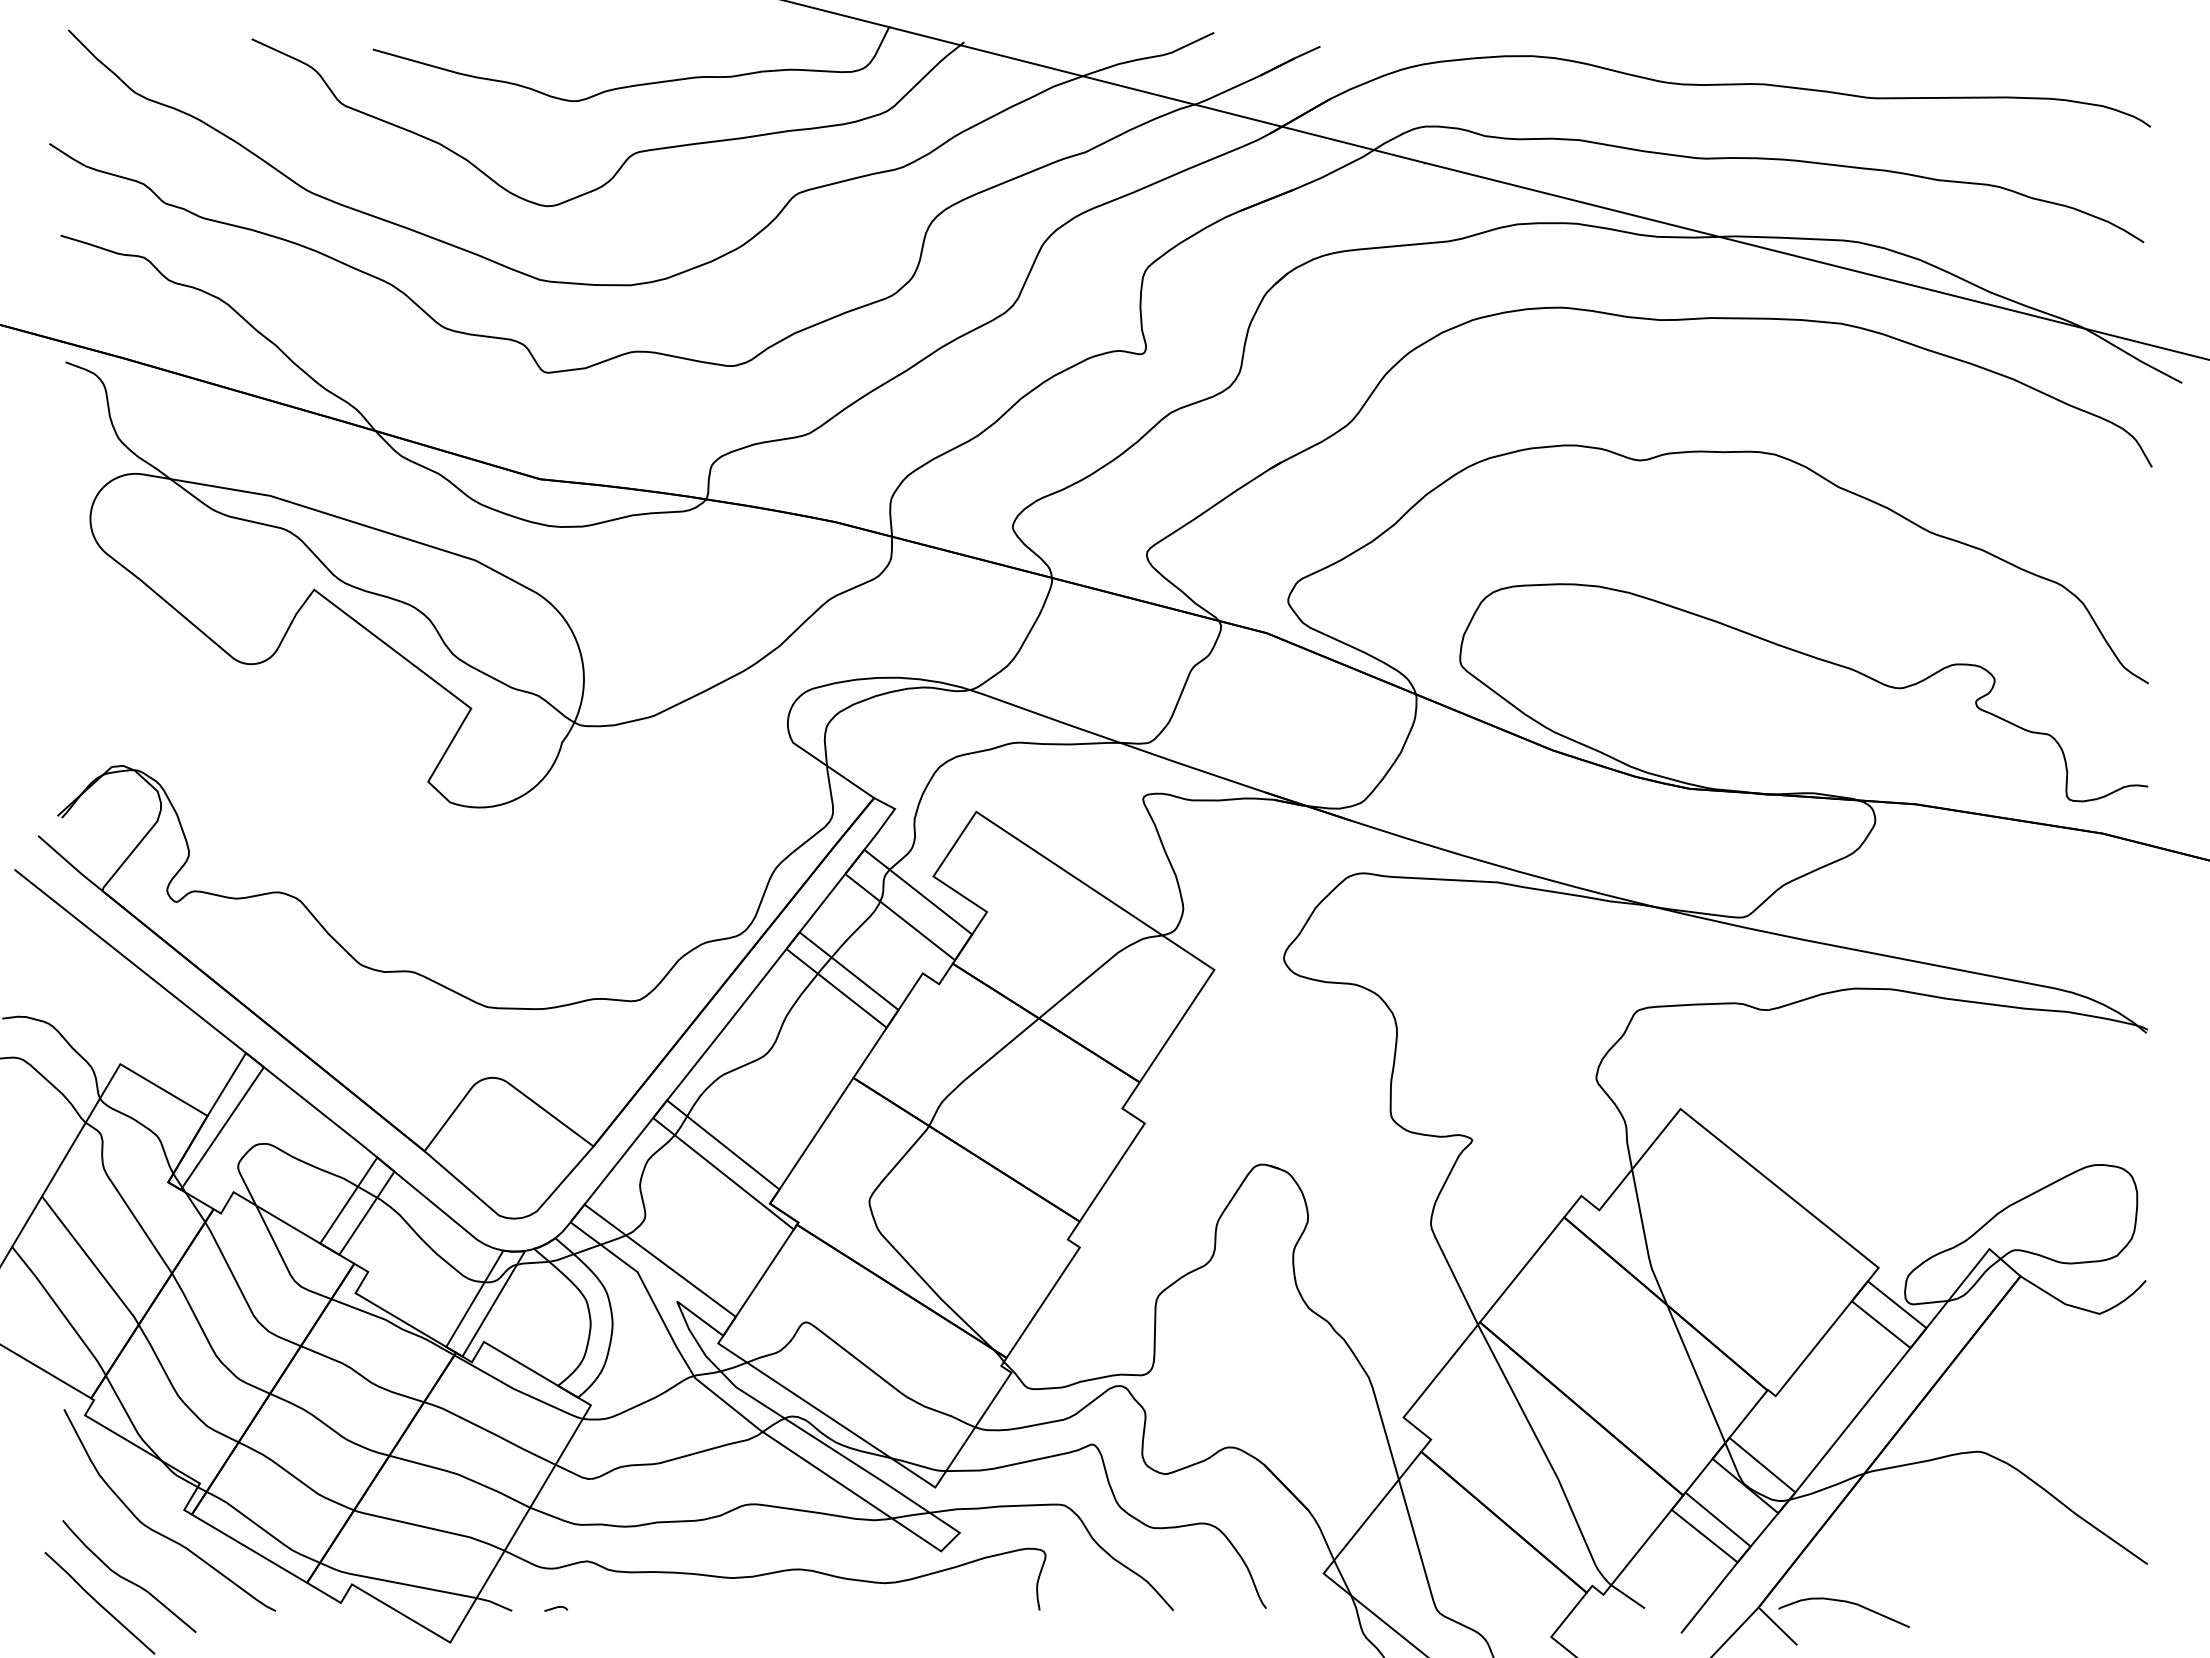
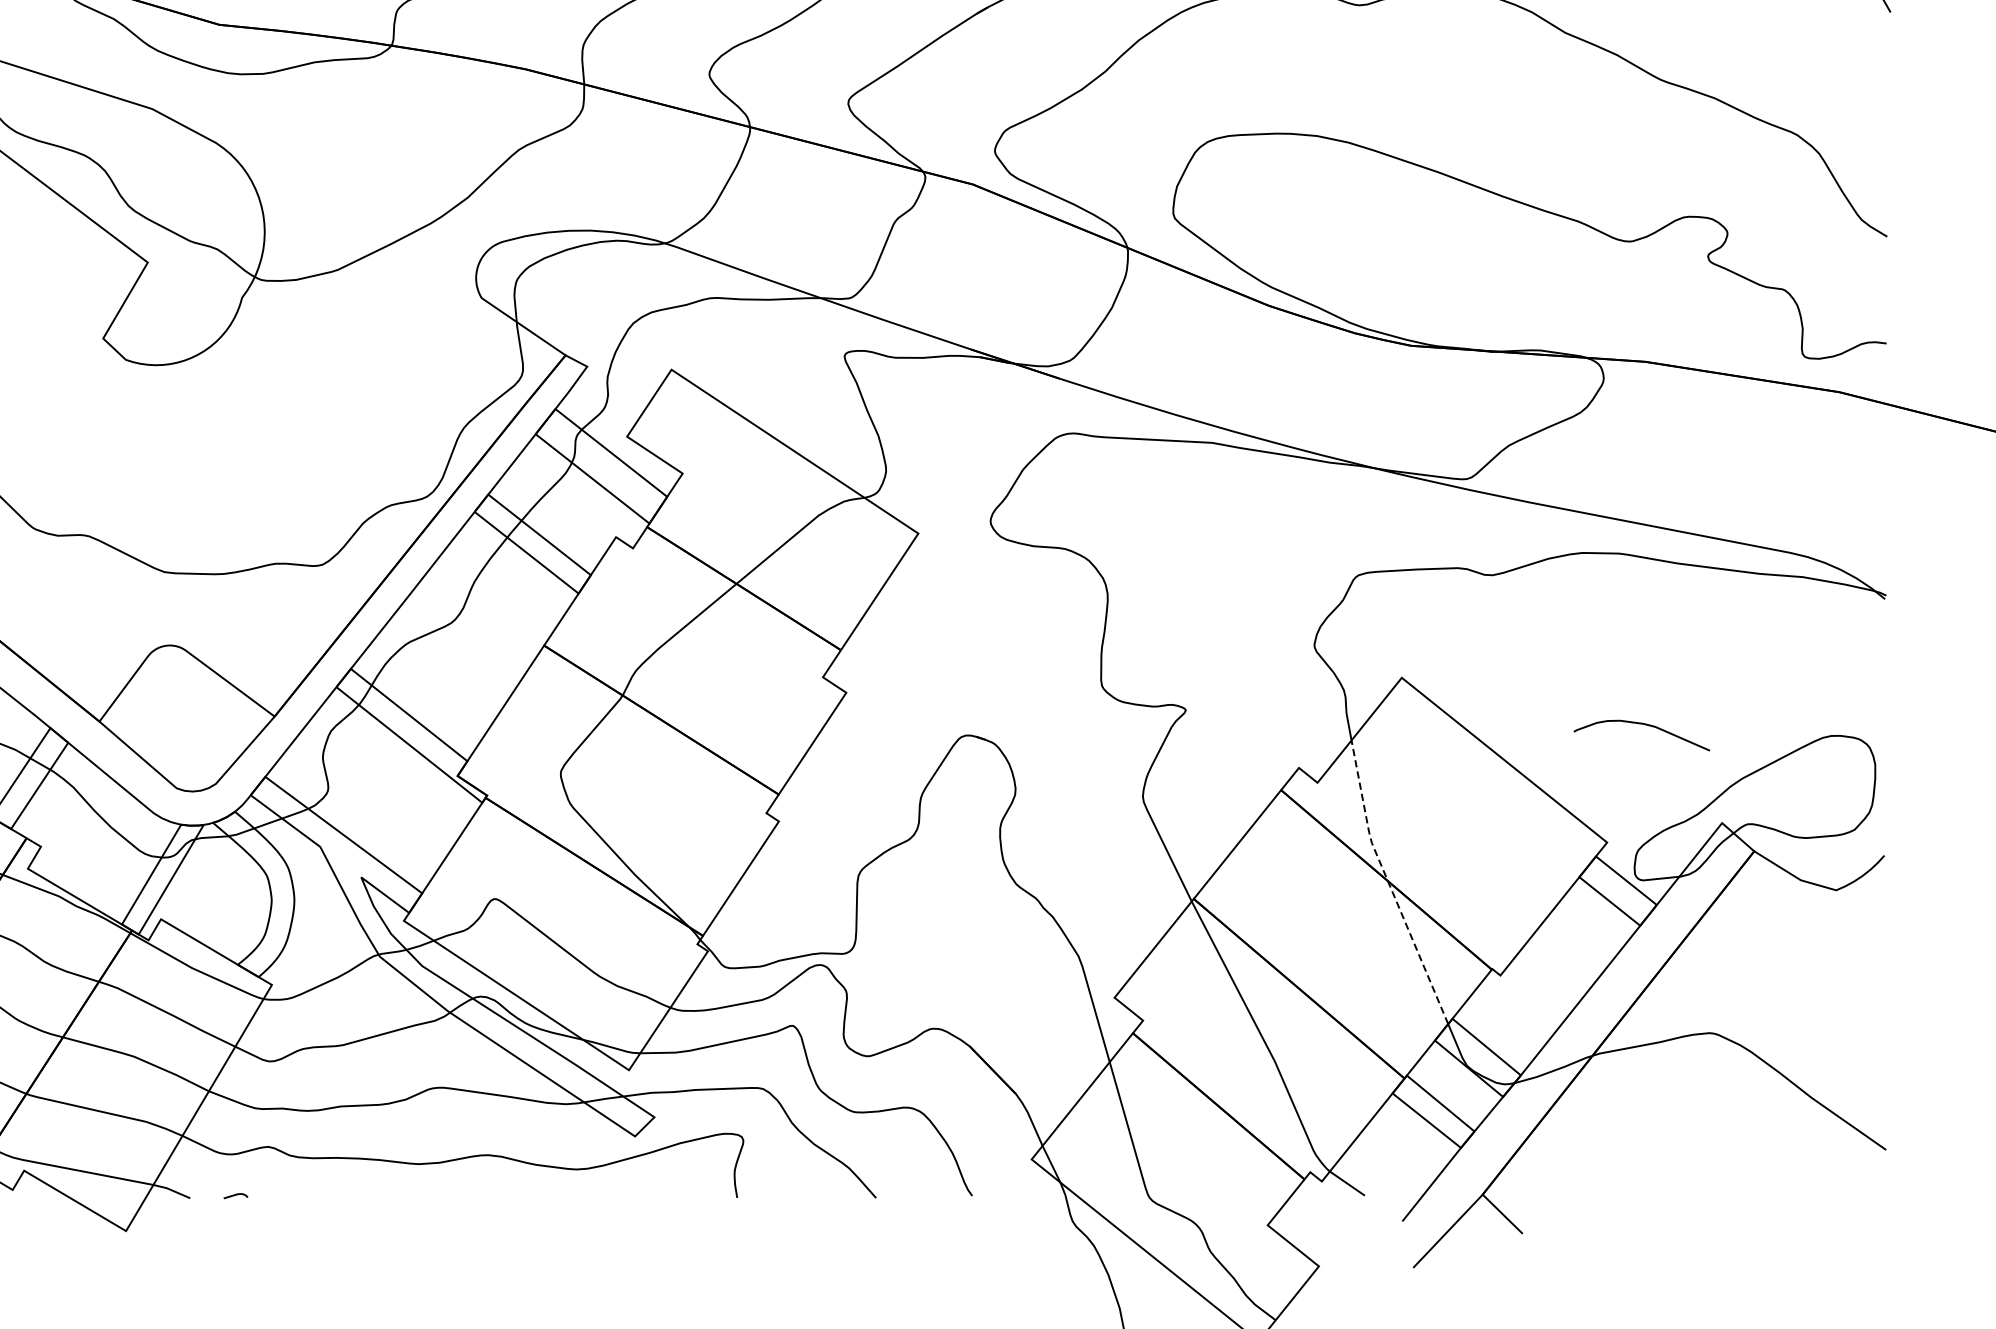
line: (1668, 1307) -> (1389, 883), solid -> dashed
curve: (1843, 1602) -> (1641, 724), moved

